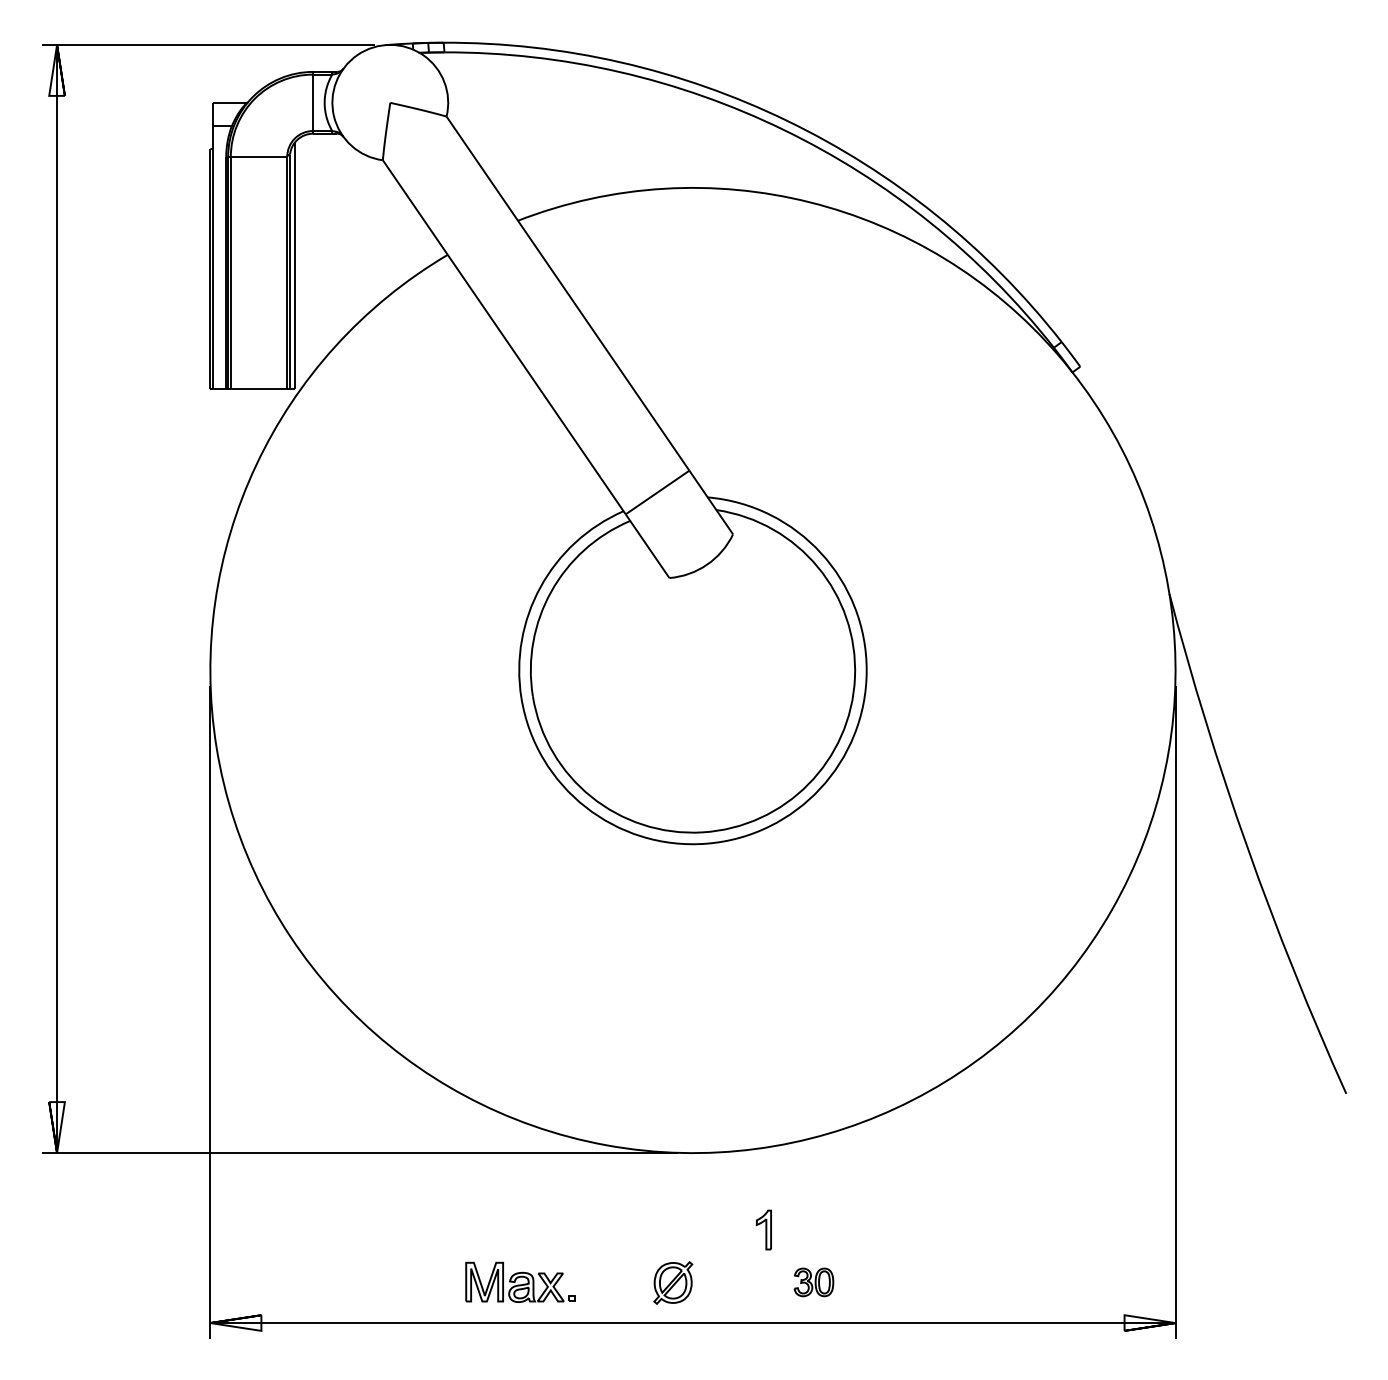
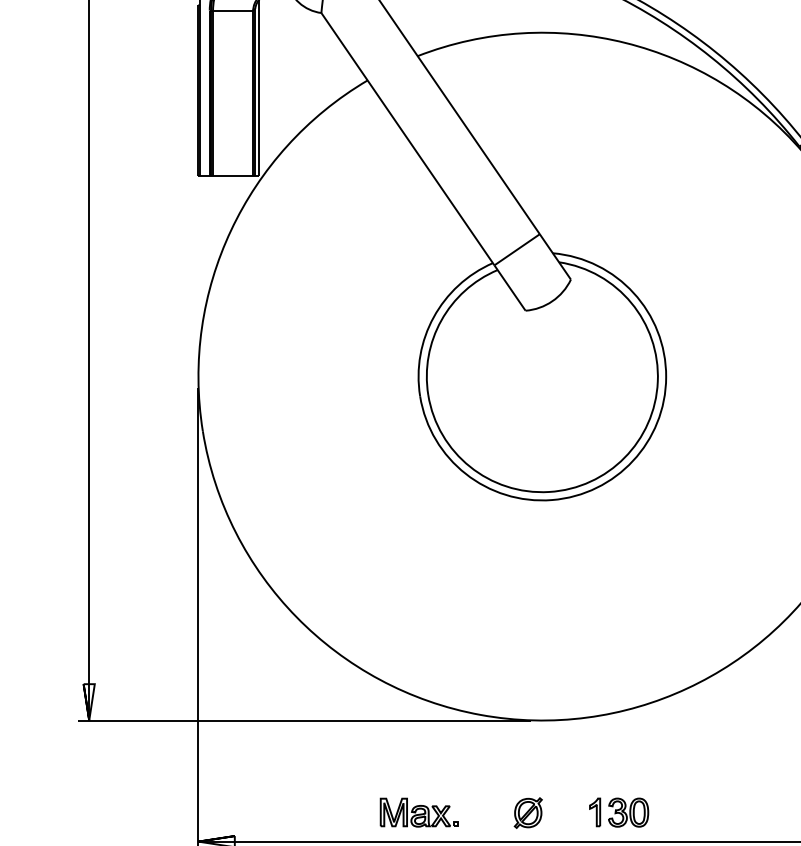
part: (763, 1229) -> (594, 812), moved
part: (813, 1282) -> (628, 812), size x1.43

